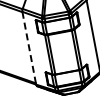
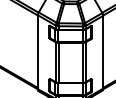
line: (28, 48) -> (37, 52), dashed -> solid

